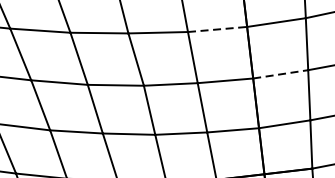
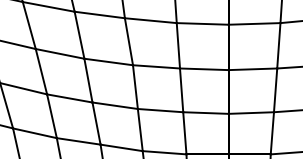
line: (217, 29) -> (202, 23), dashed -> solid
line: (281, 74) -> (253, 69), dashed -> solid

